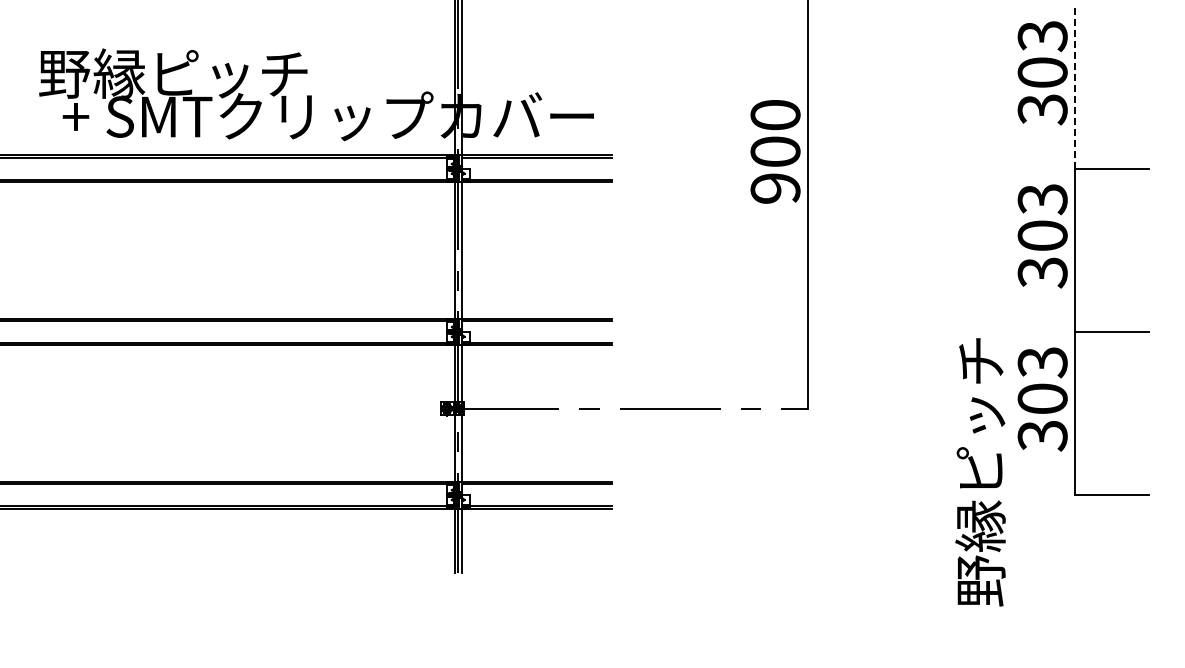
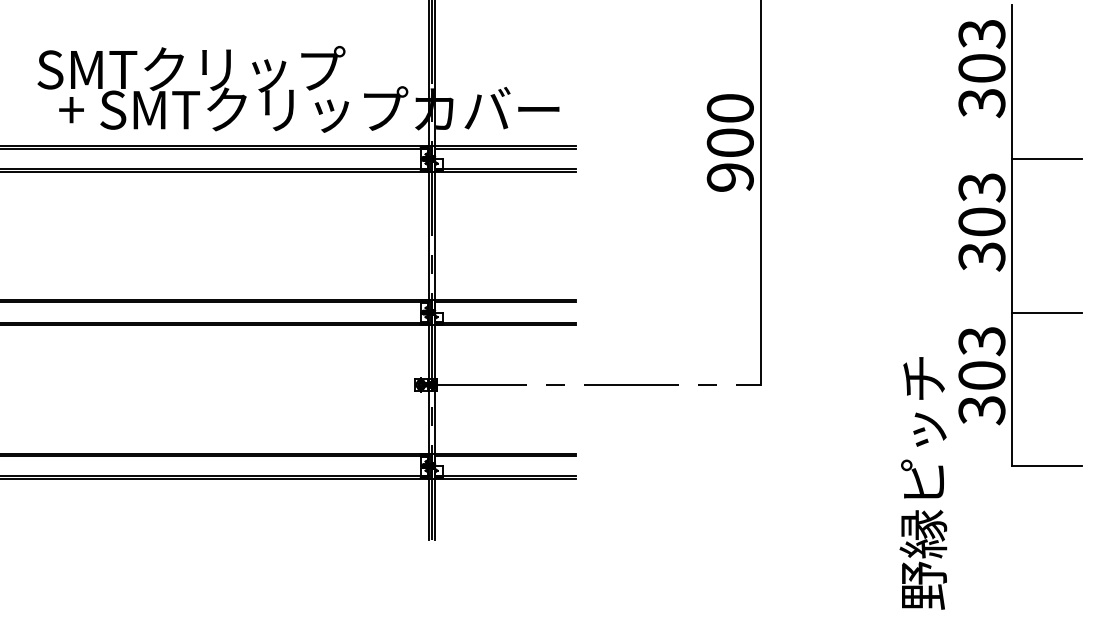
text: (202, 73) -> (190, 69), 野縁ピッチ -> SMTクリップ
line: (1075, 87) -> (1012, 82), dashed -> solid
text: (980, 472) -> (923, 483), moved

